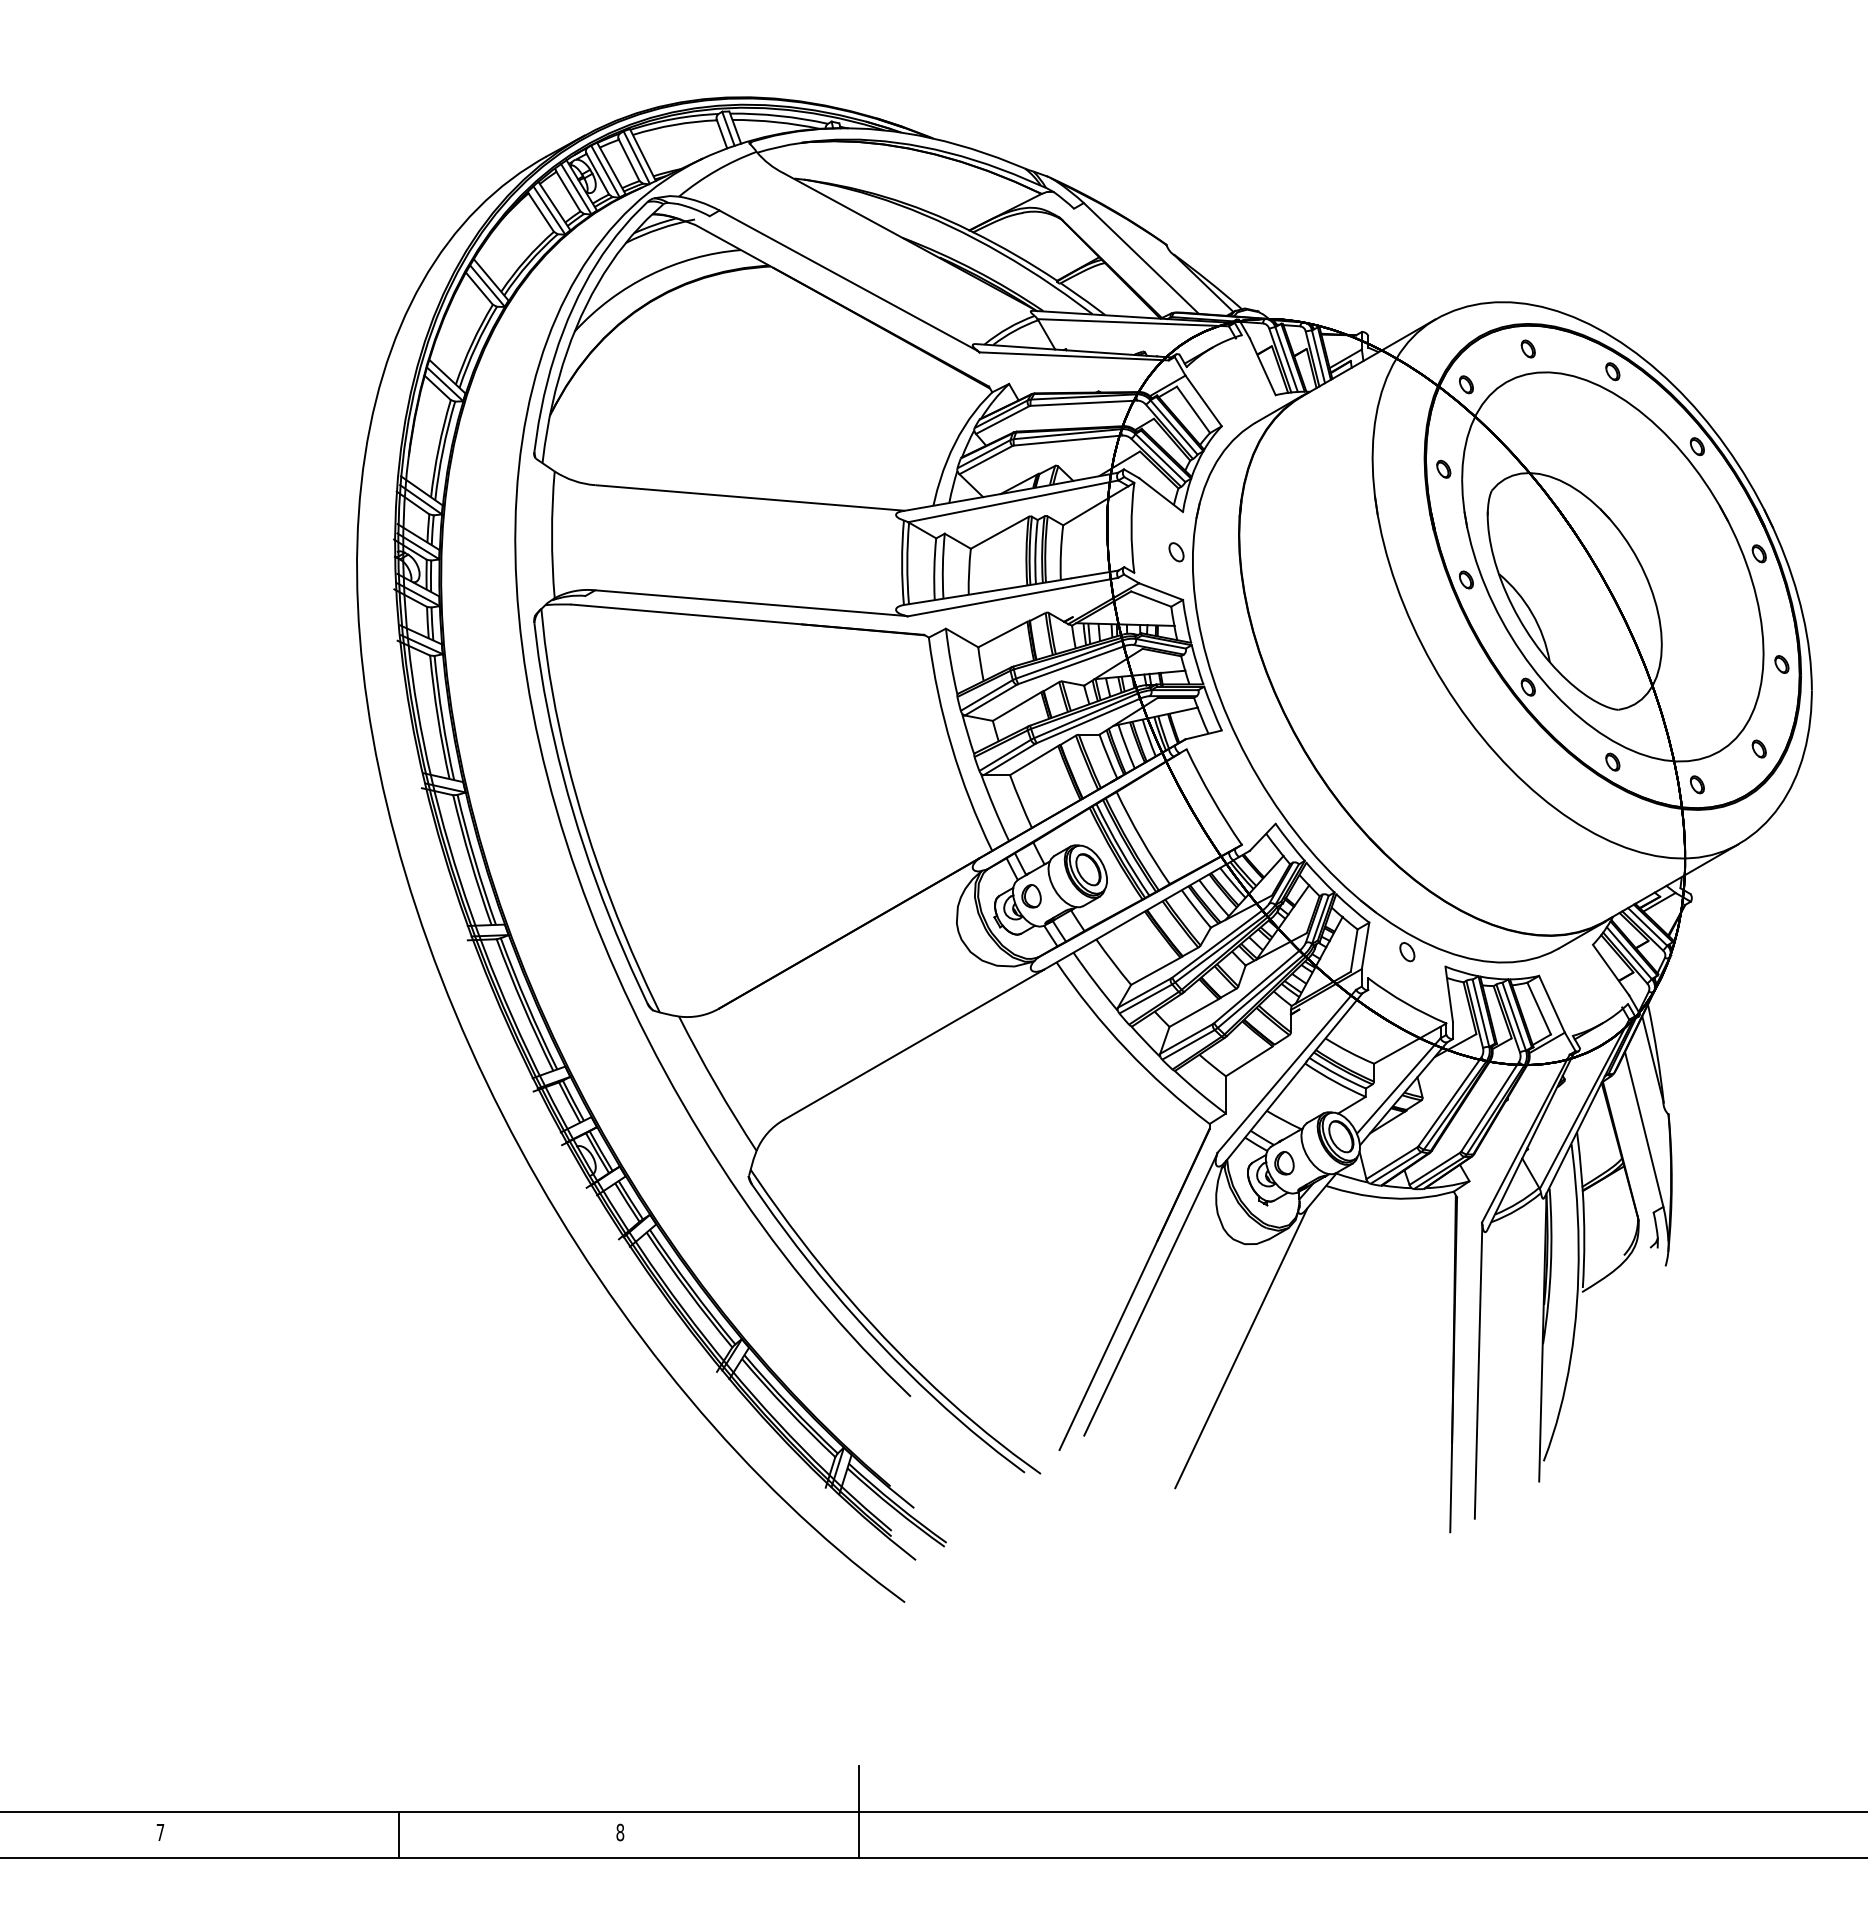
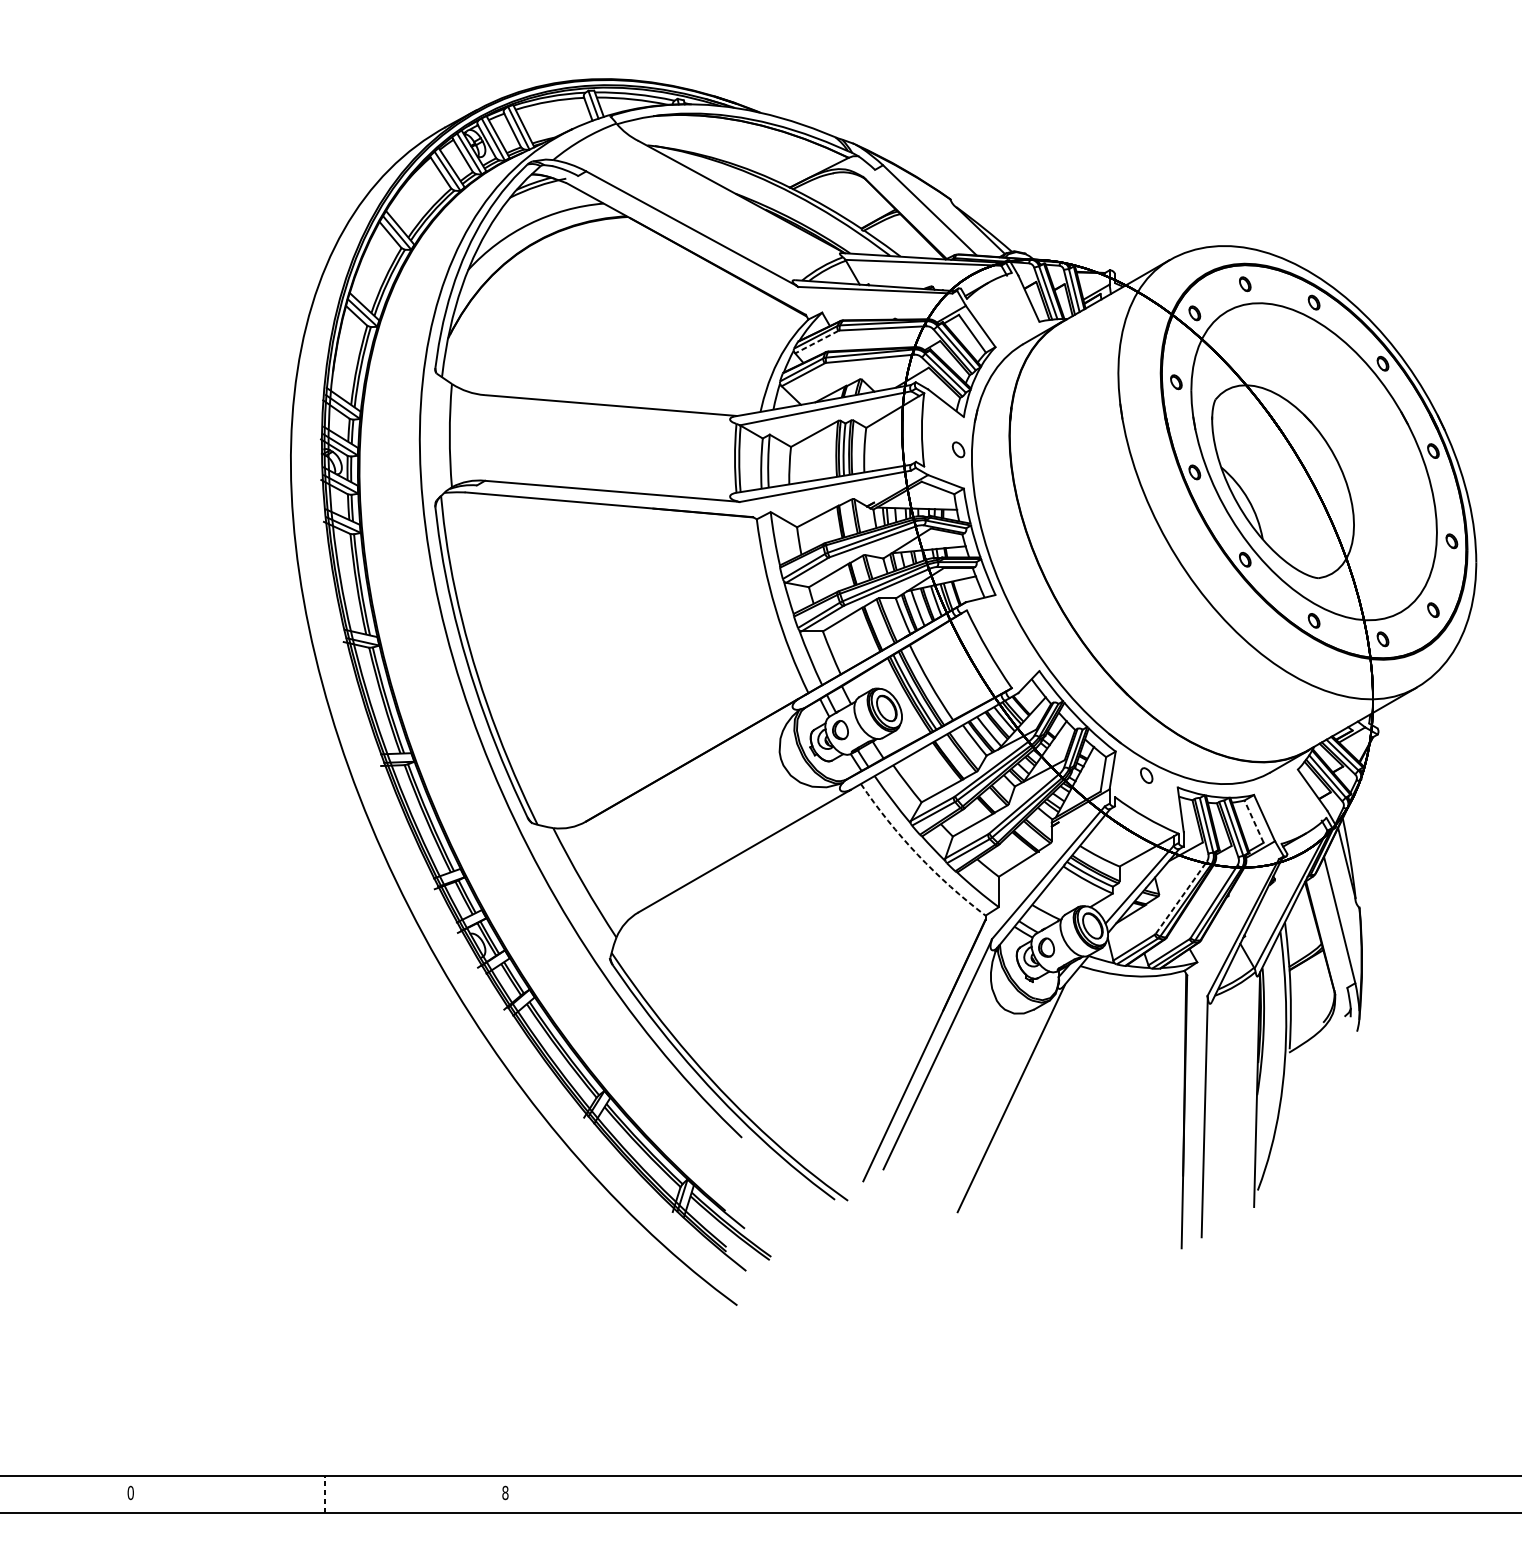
line: (1002, 420) -> (816, 342), solid -> dashed
line: (1538, 1008) -> (1253, 821), solid -> dashed
arc: (1126, 1049) -> (917, 854), solid -> dashed
line: (1450, 1101) -> (1181, 897), solid -> dashed
line: (858, 1811) -> (699, 1475), removed
text: (160, 1832) -> (130, 1492), 7 -> 0
line: (399, 1834) -> (325, 1494), solid -> dashed

